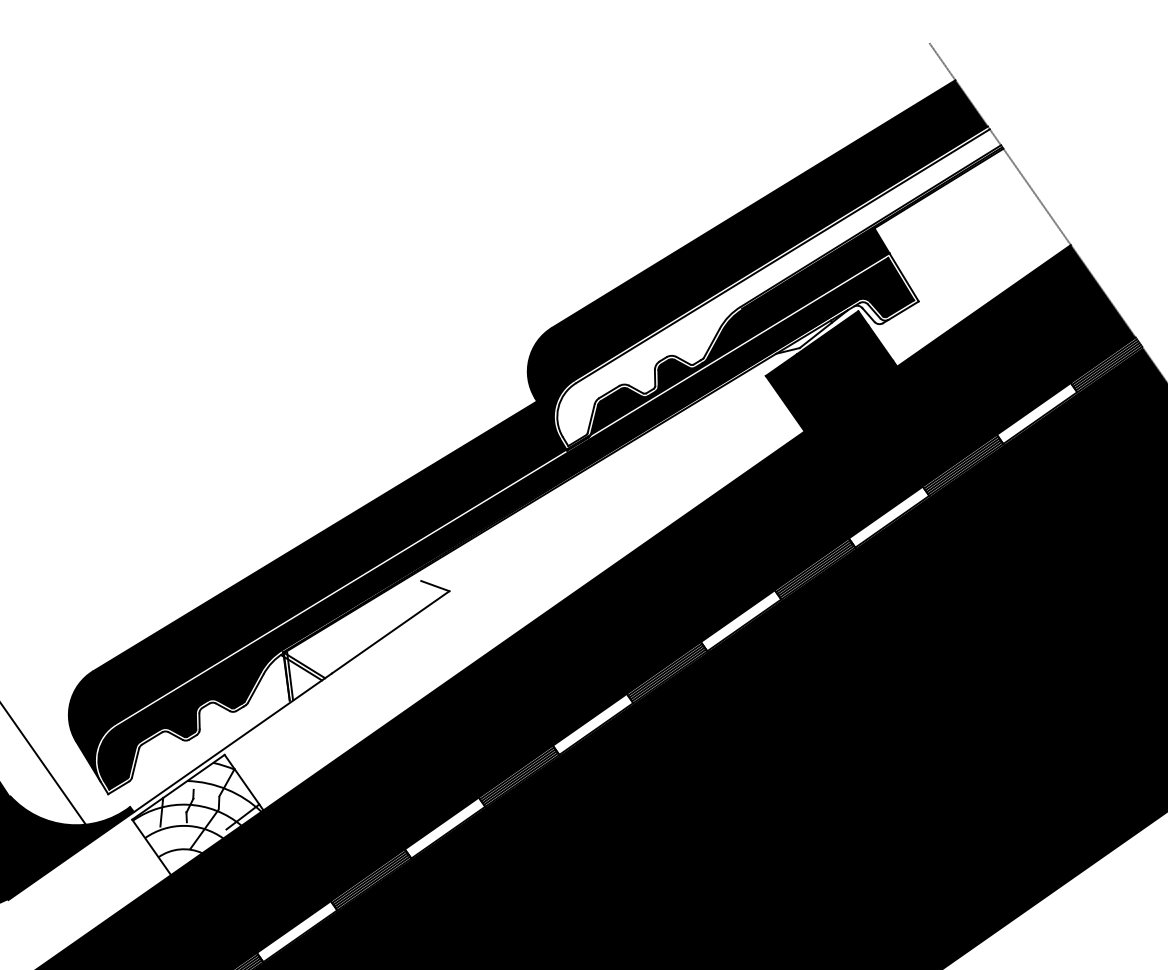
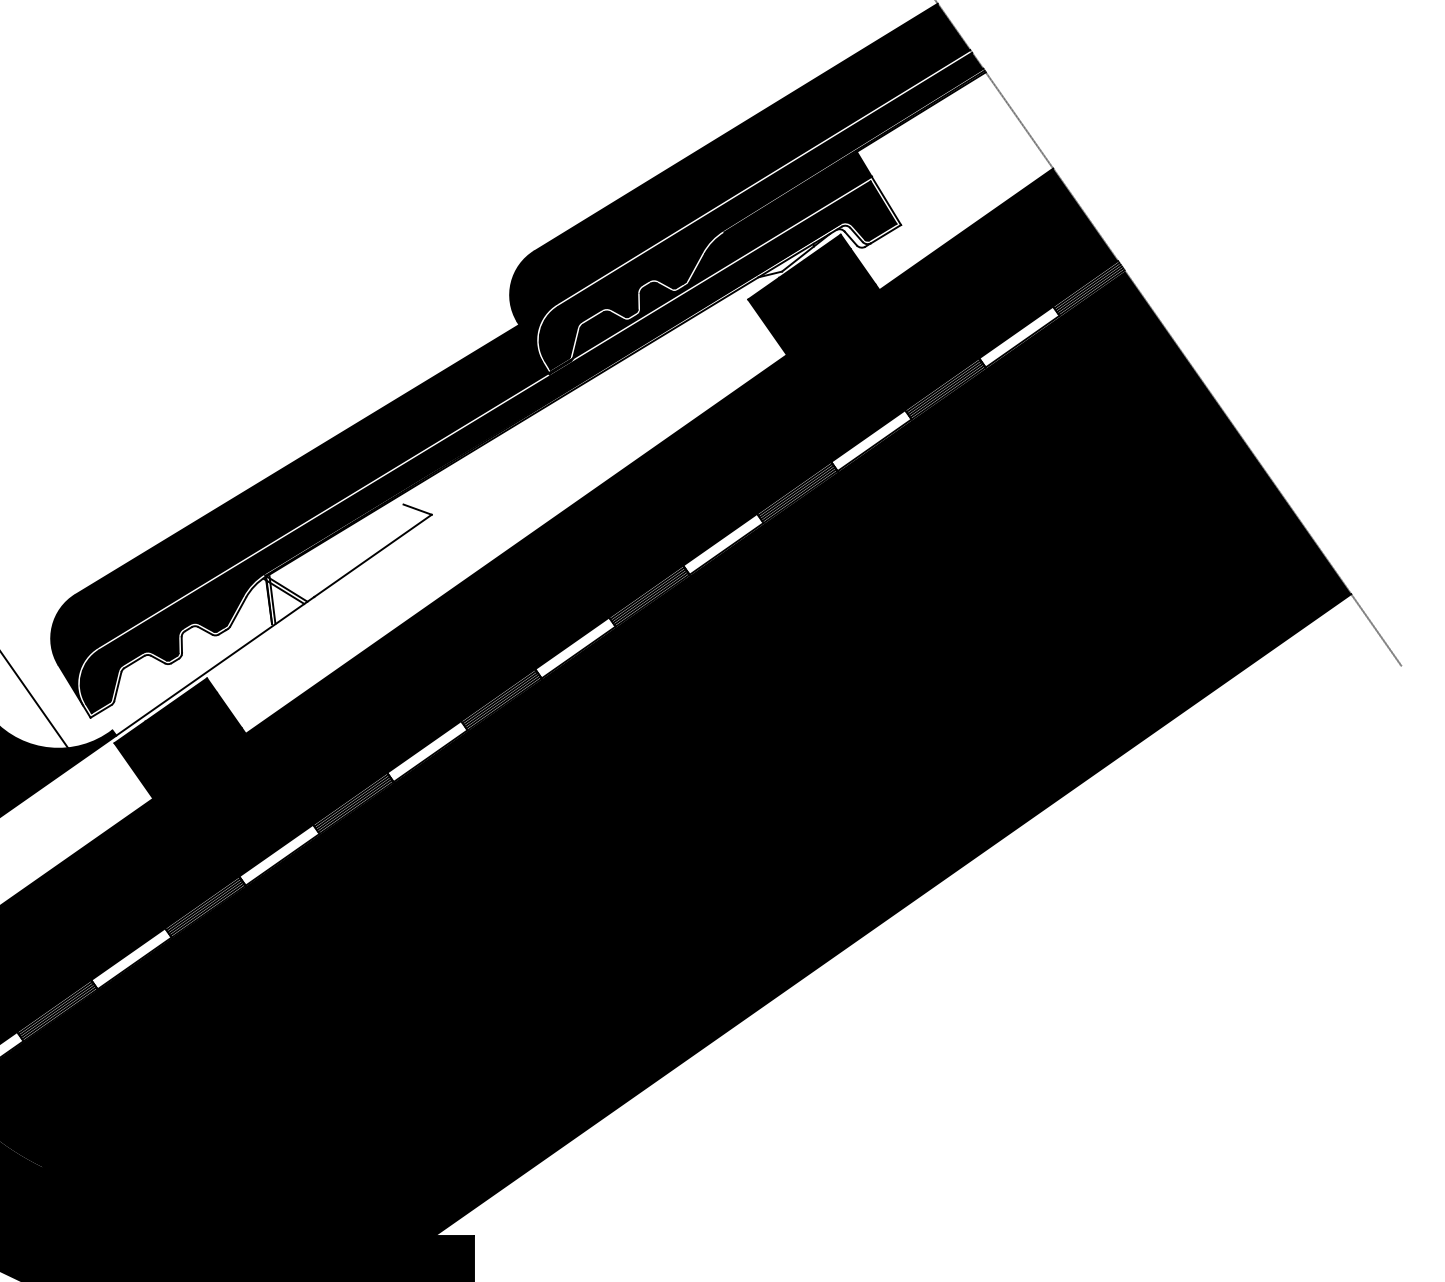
fill: (779, 286) -> (761, 210), added
fill: (197, 814) -> (179, 738), added

